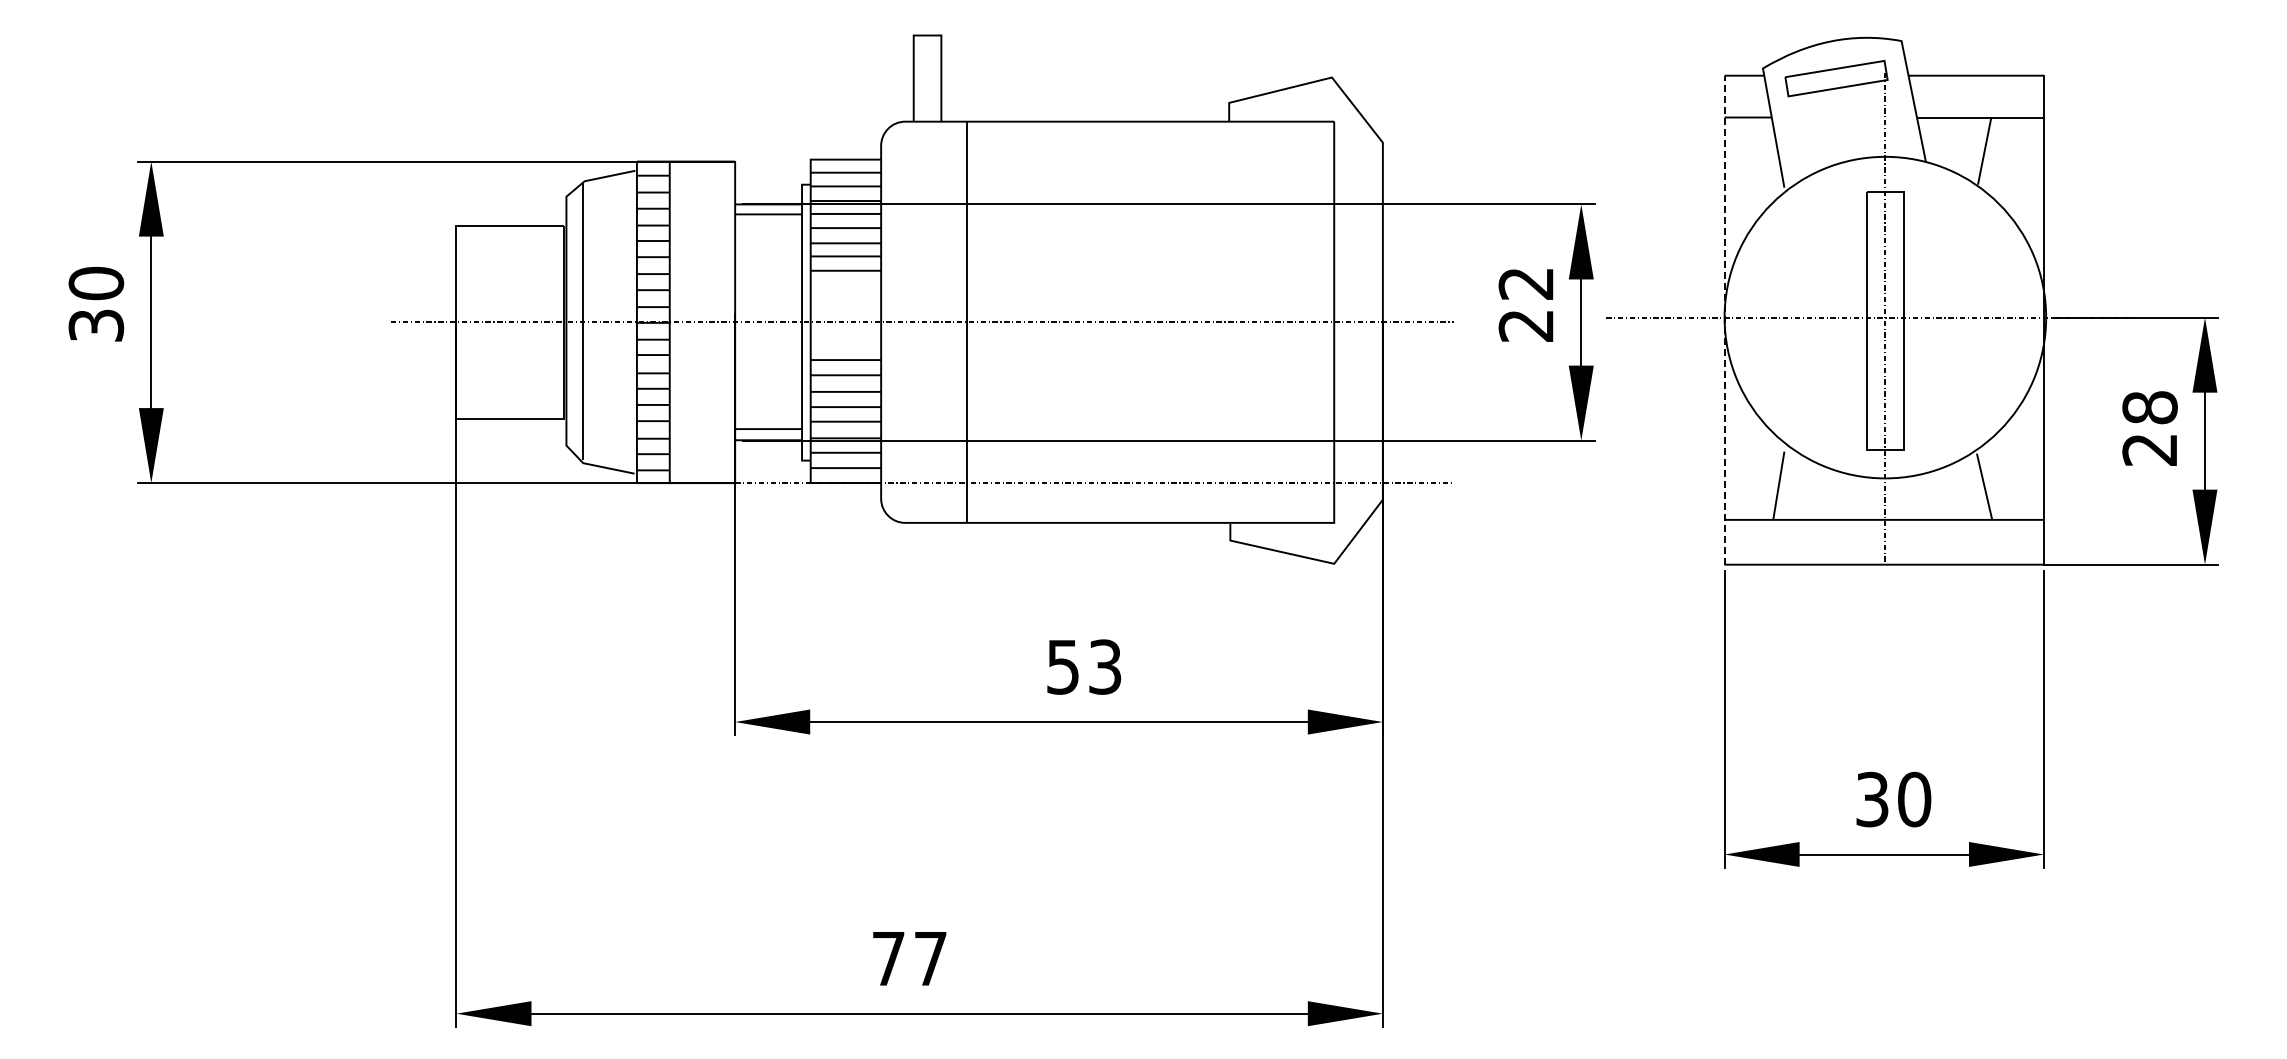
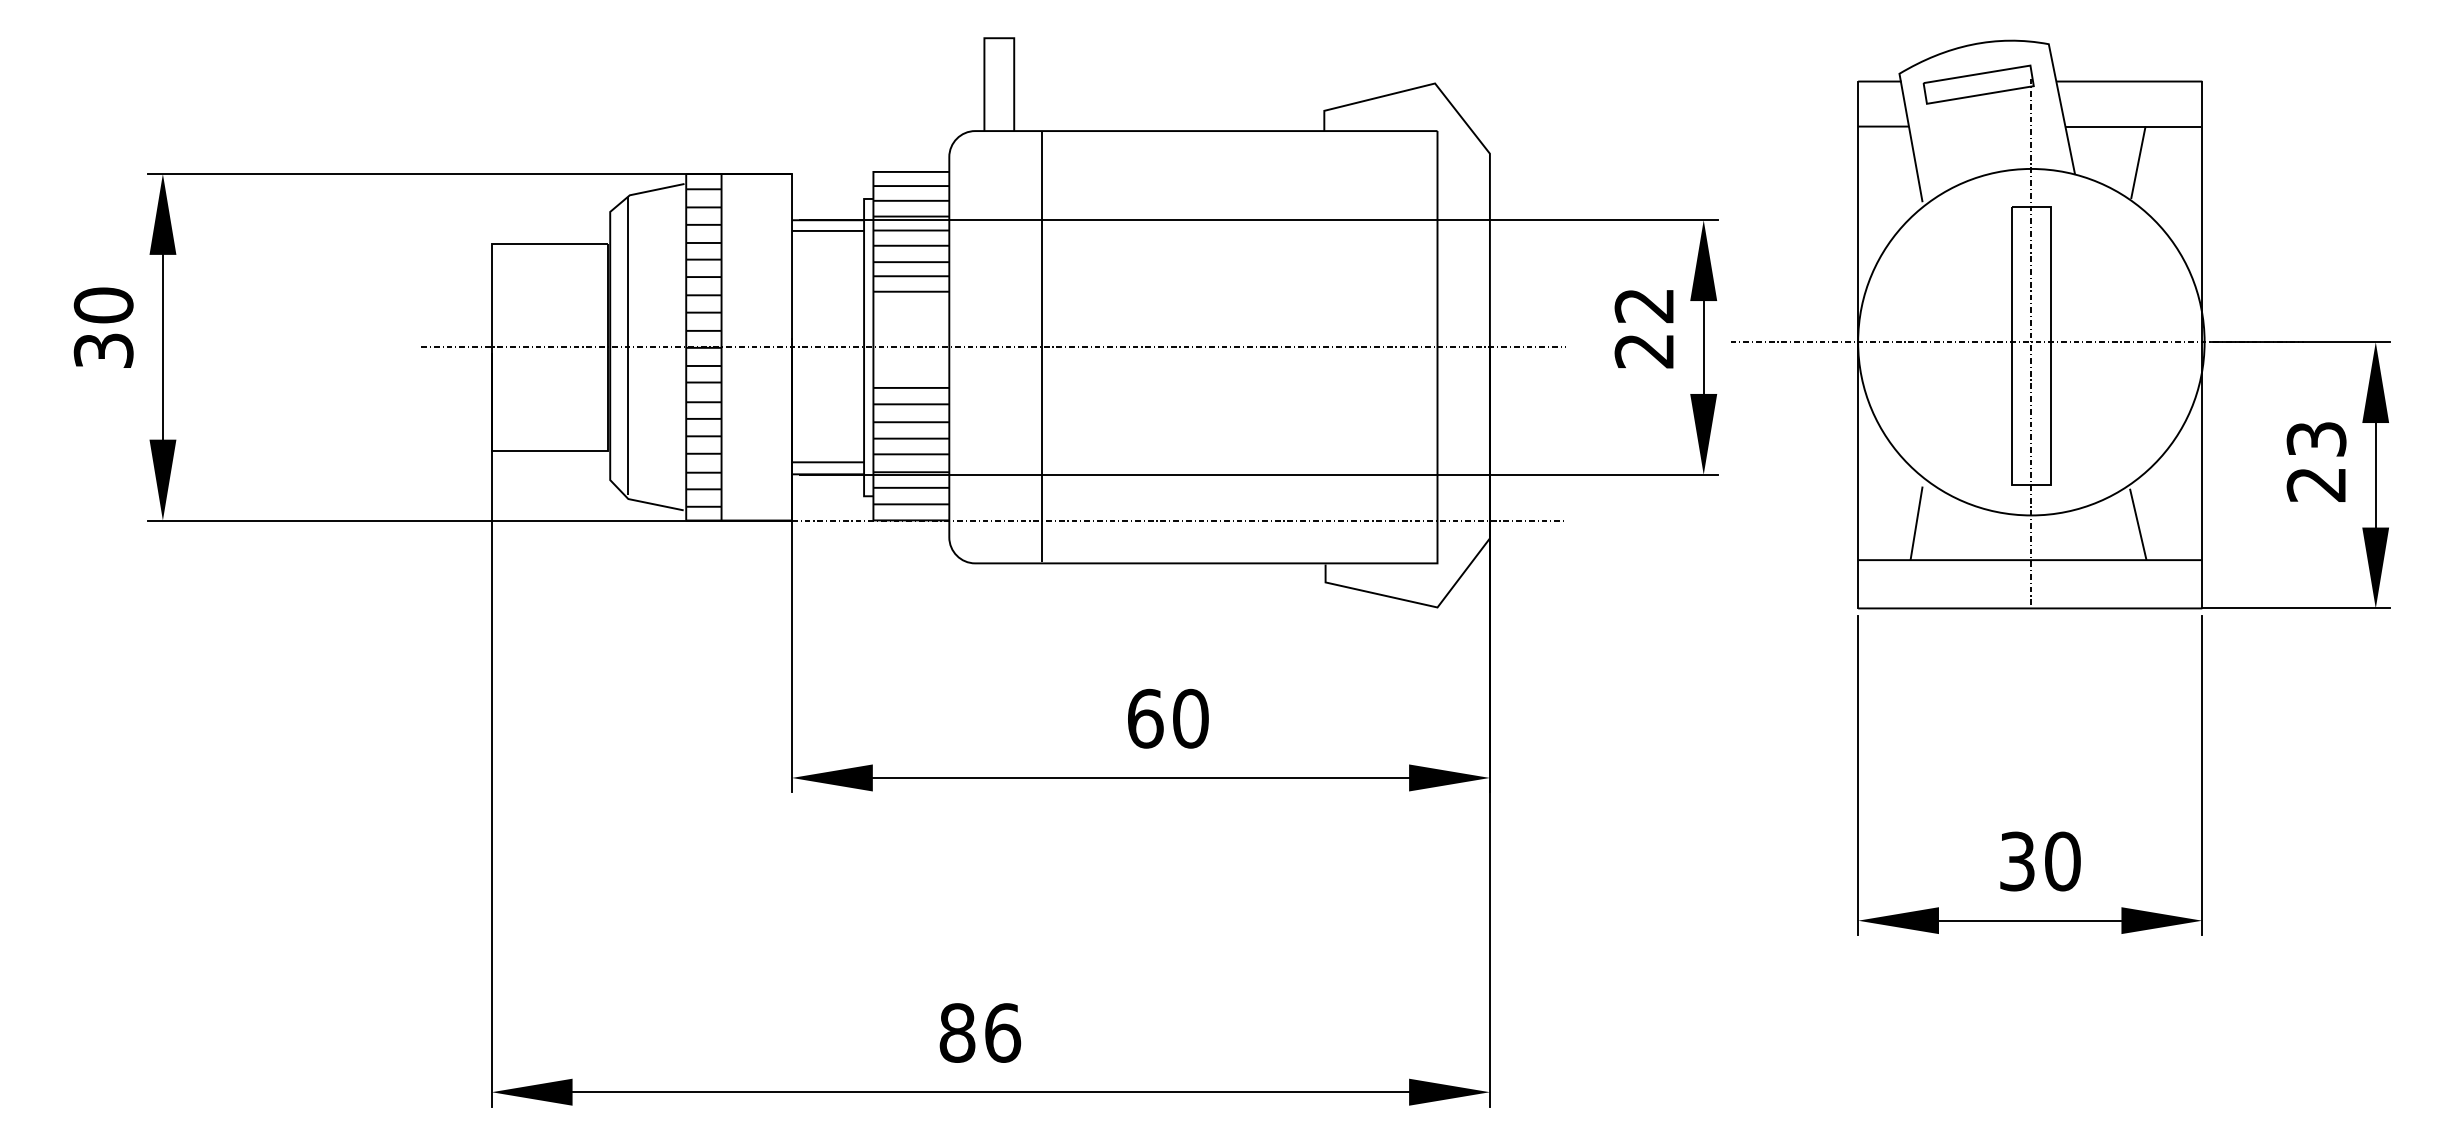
line: (1724, 319) -> (1858, 344), dashed -> solid
text: (2149, 407) -> (2315, 439), 28 -> 23
text: (1084, 666) -> (1168, 718), 53 -> 60
text: (909, 958) -> (979, 1032), 77 -> 86

